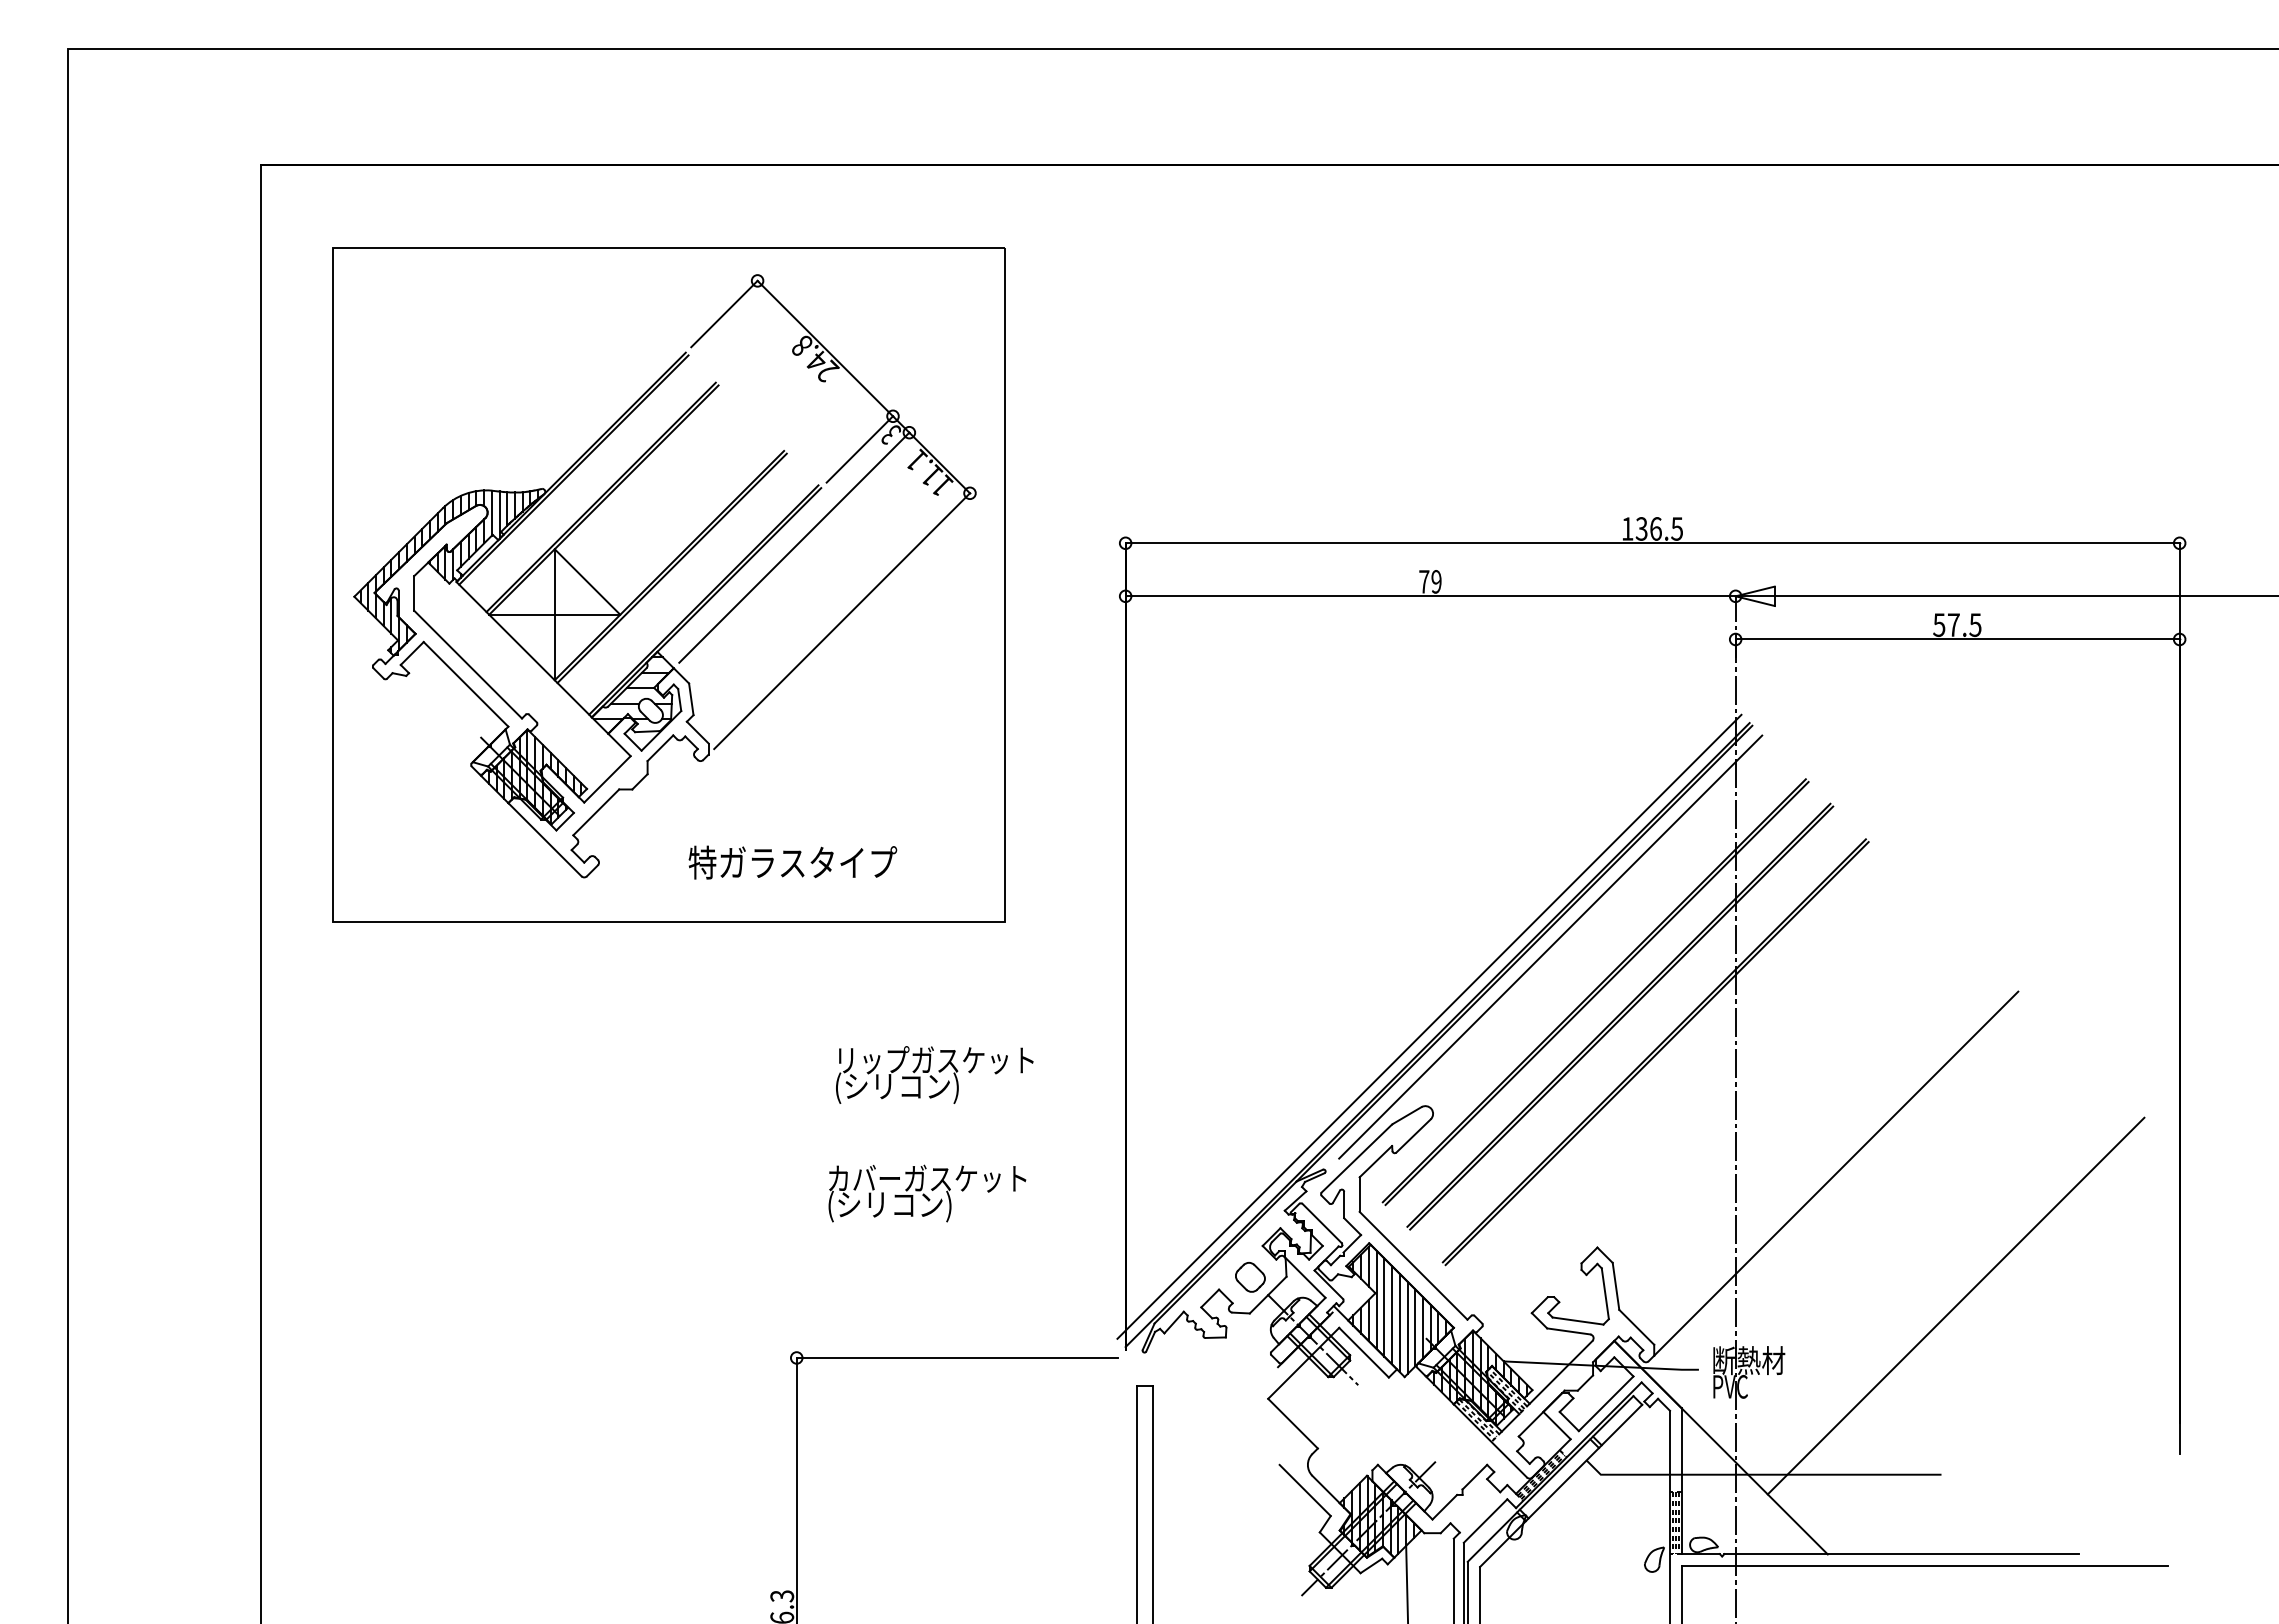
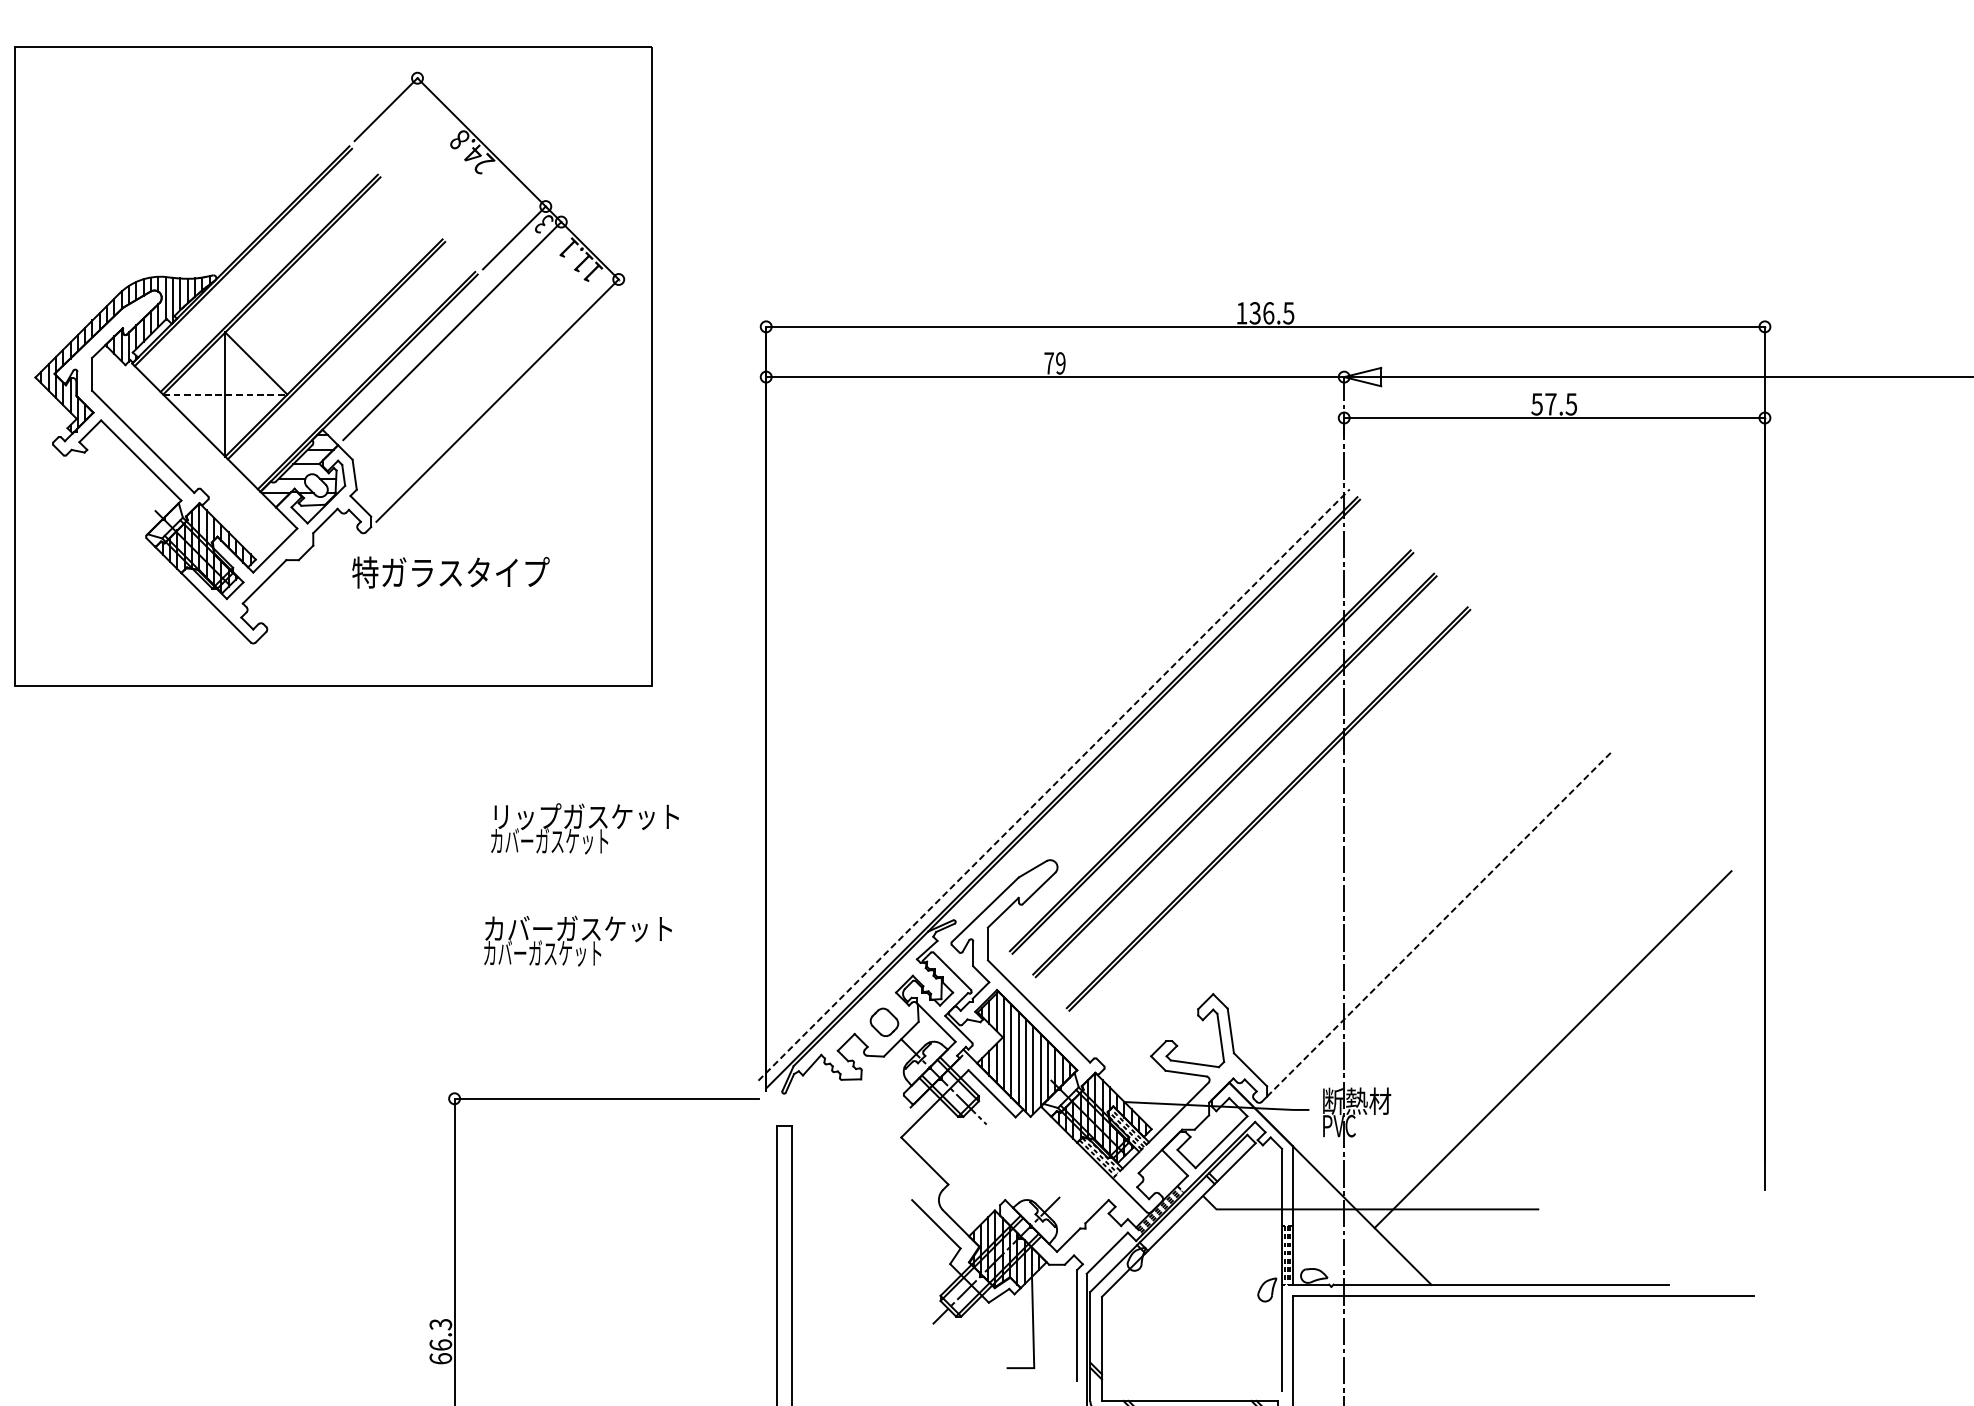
line: (554, 614) -> (225, 394), solid -> dashed
text: (792, 862) -> (450, 572), moved
line: (1550, 946) -> (1168, 708), removed
line: (1429, 1026) -> (1054, 784), solid -> dashed
text: (896, 1088) -> (549, 843), (シリコン) -> カバーガスケット
line: (1836, 1173) -> (1439, 923), solid -> dashed
text: (889, 1206) -> (542, 955), (シリコン) -> カバーガスケット

